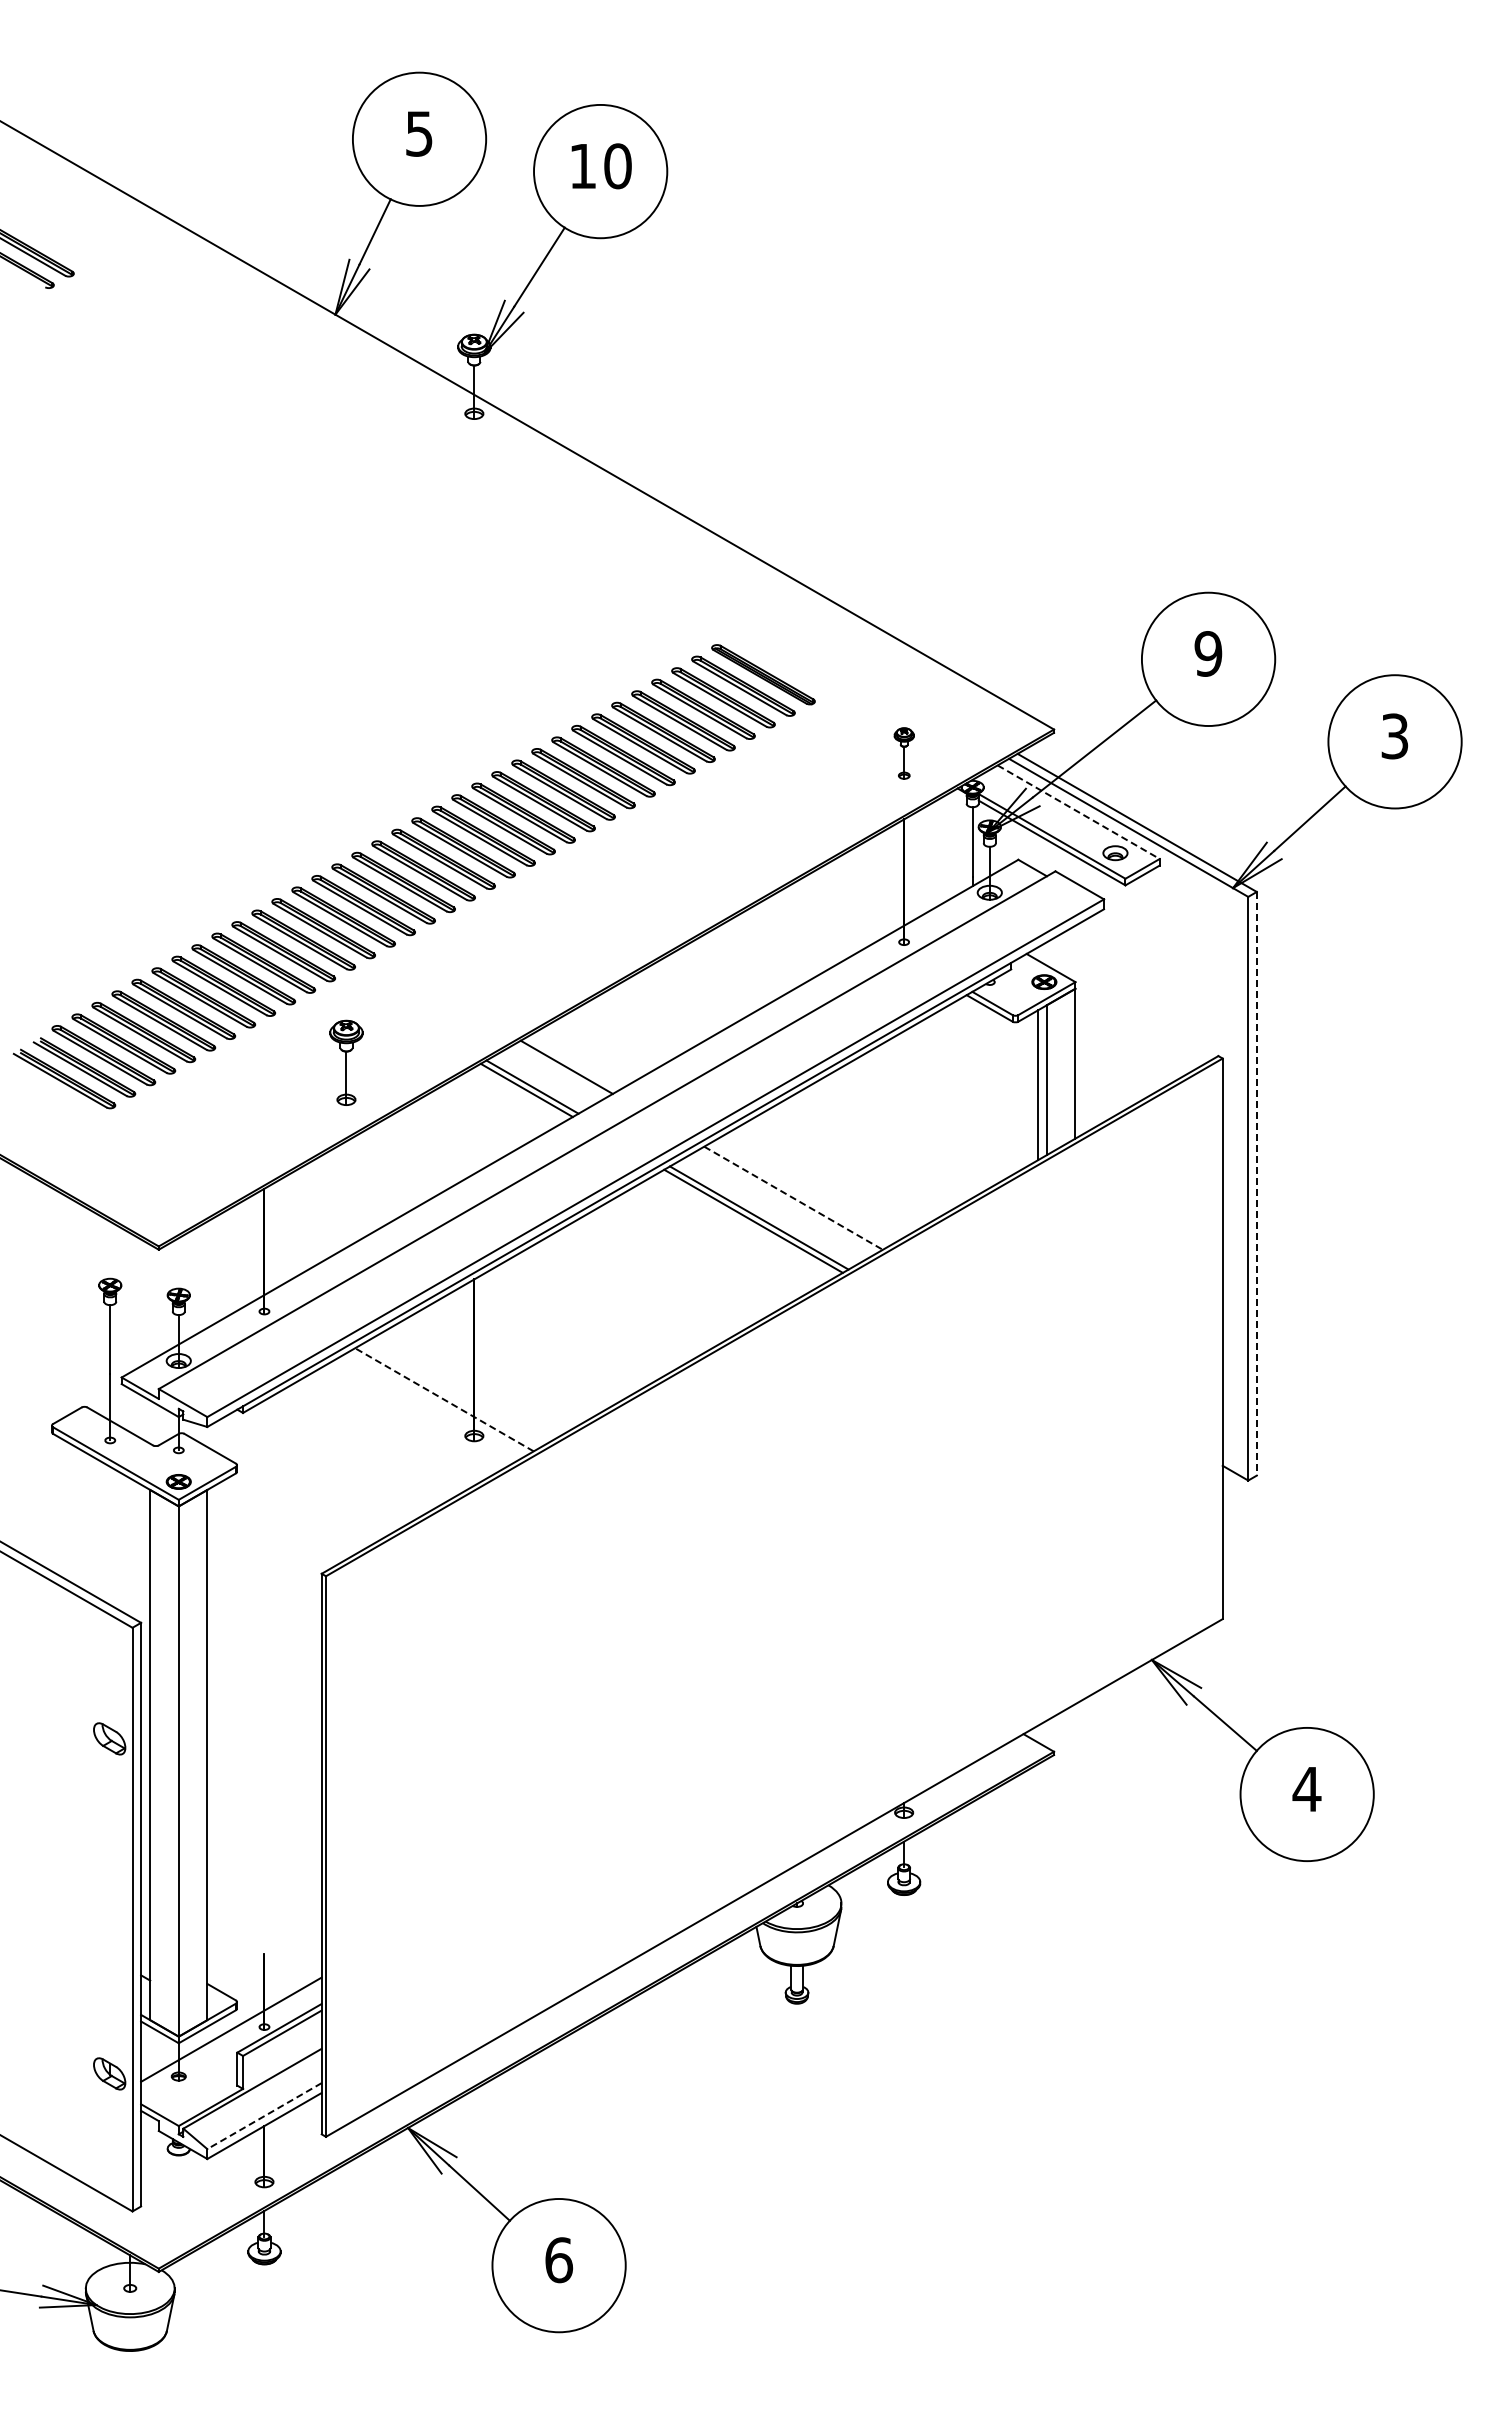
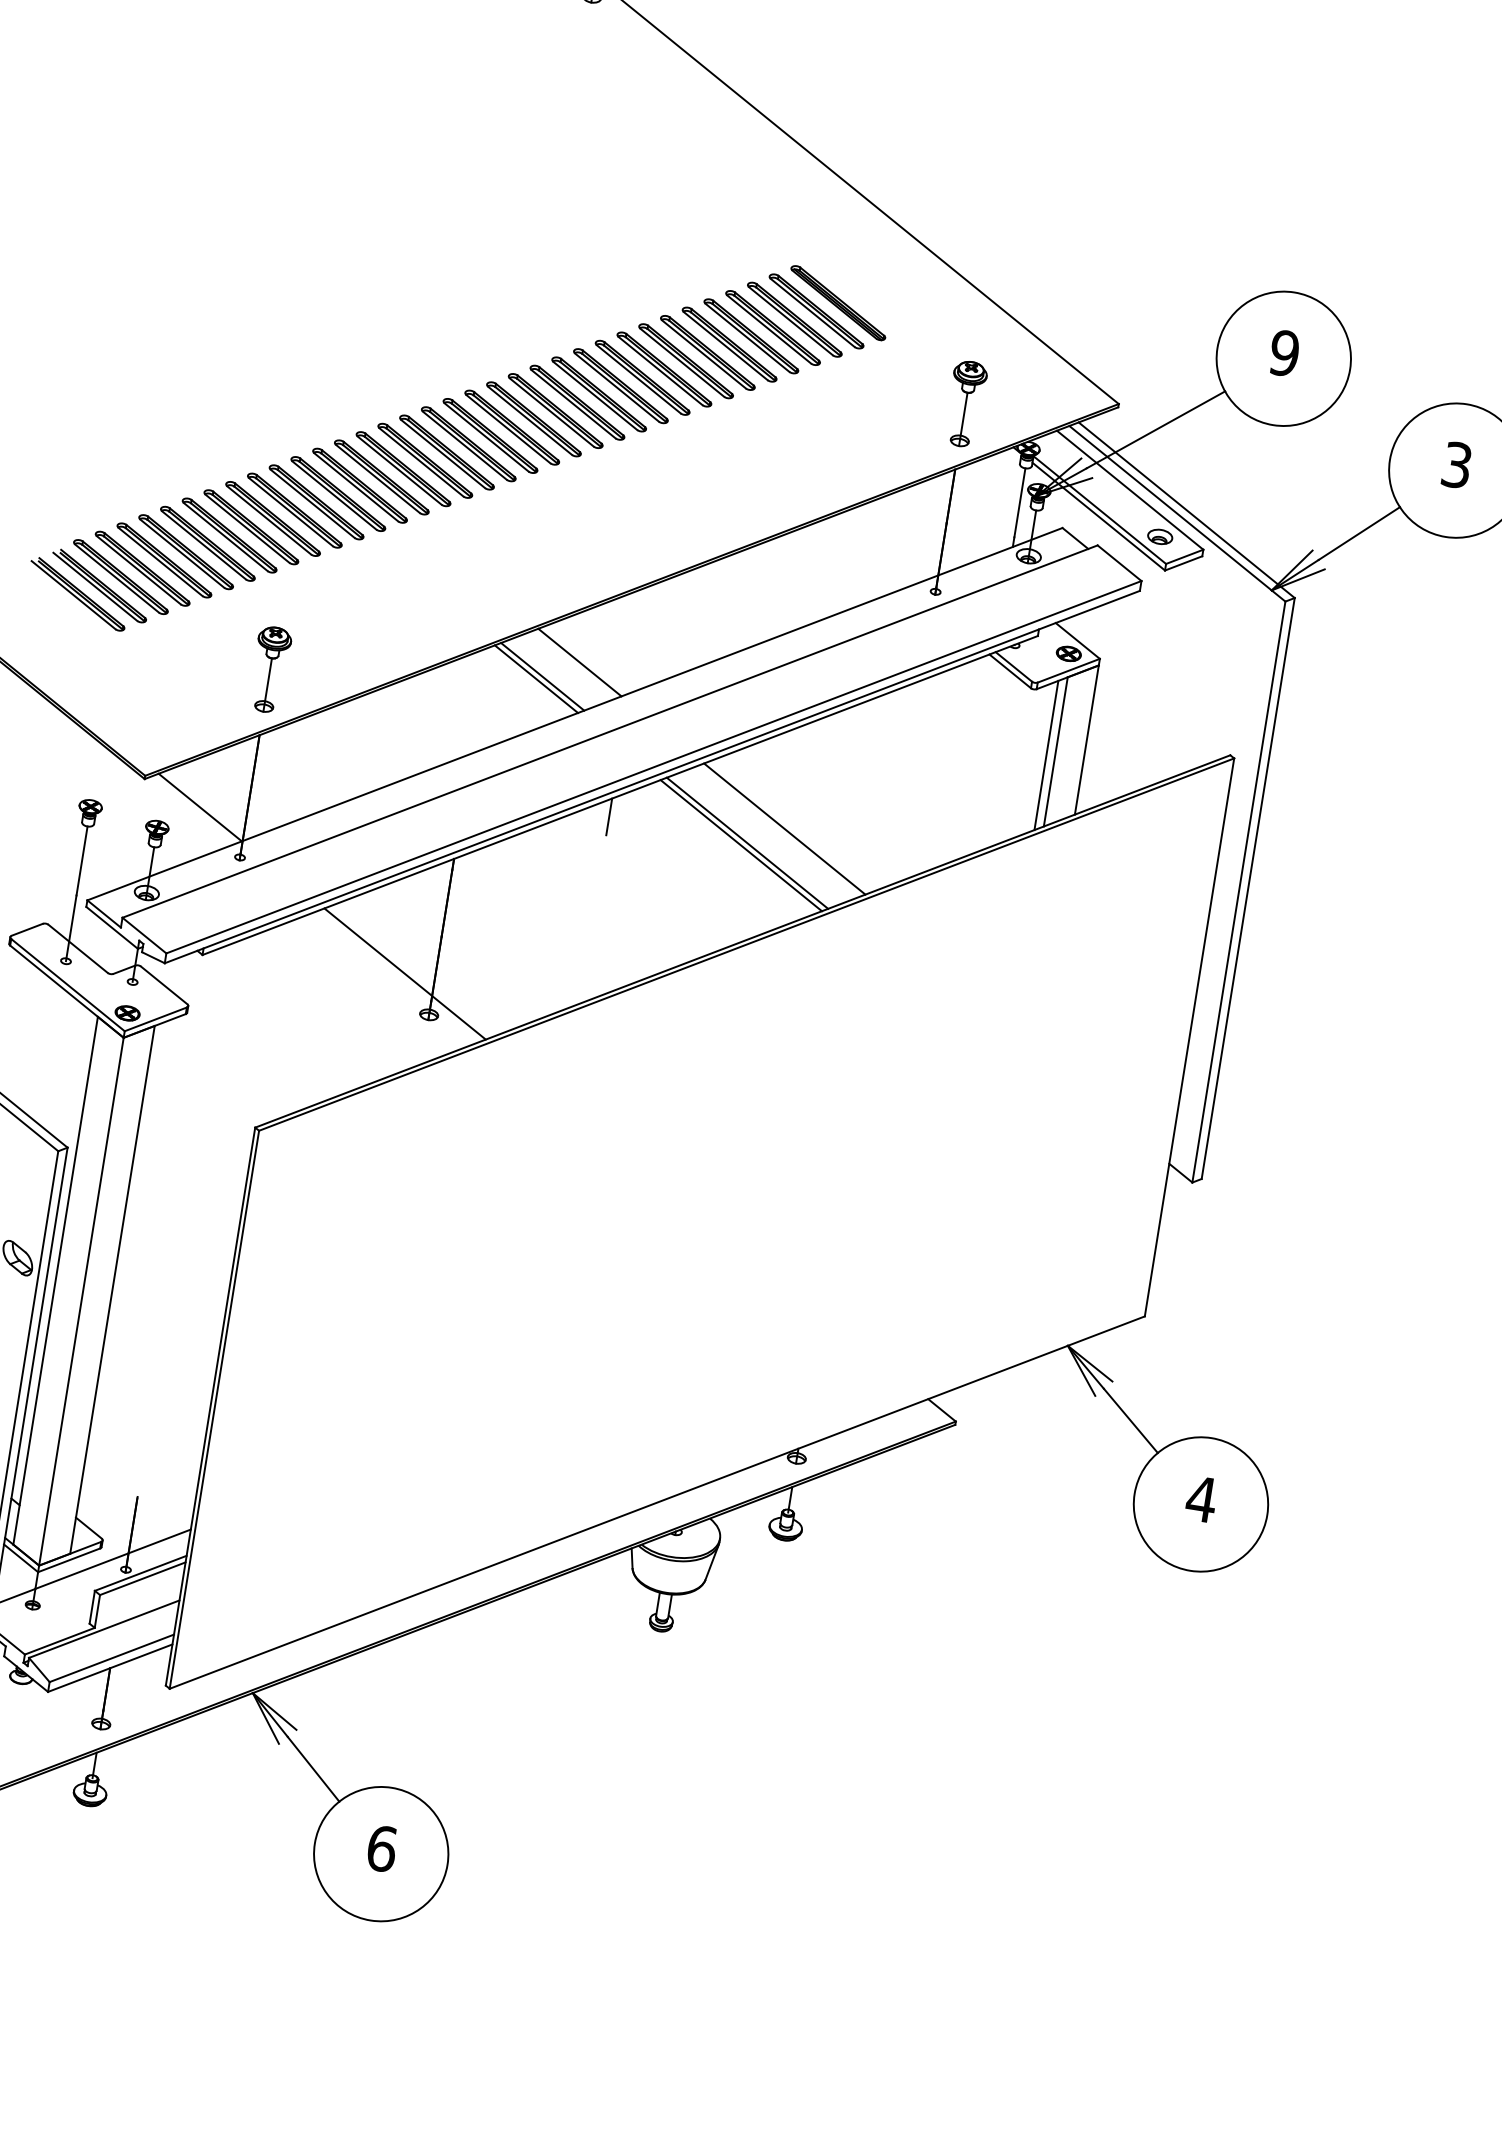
part: (904, 753) -> (966, 404), size x1.67
line: (1078, 812) -> (1129, 490), dashed -> solid
part: (346, 1062) -> (270, 669), moved
line: (1256, 1183) -> (1247, 888), dashed -> solid
line: (793, 1198) -> (784, 829), dashed -> solid
line: (619, 1213) -> (609, 816), added
line: (217, 1268) -> (200, 807), added
line: (444, 1399) -> (405, 973), dashed -> solid
line: (264, 2116) -> (111, 1658), dashed -> solid

